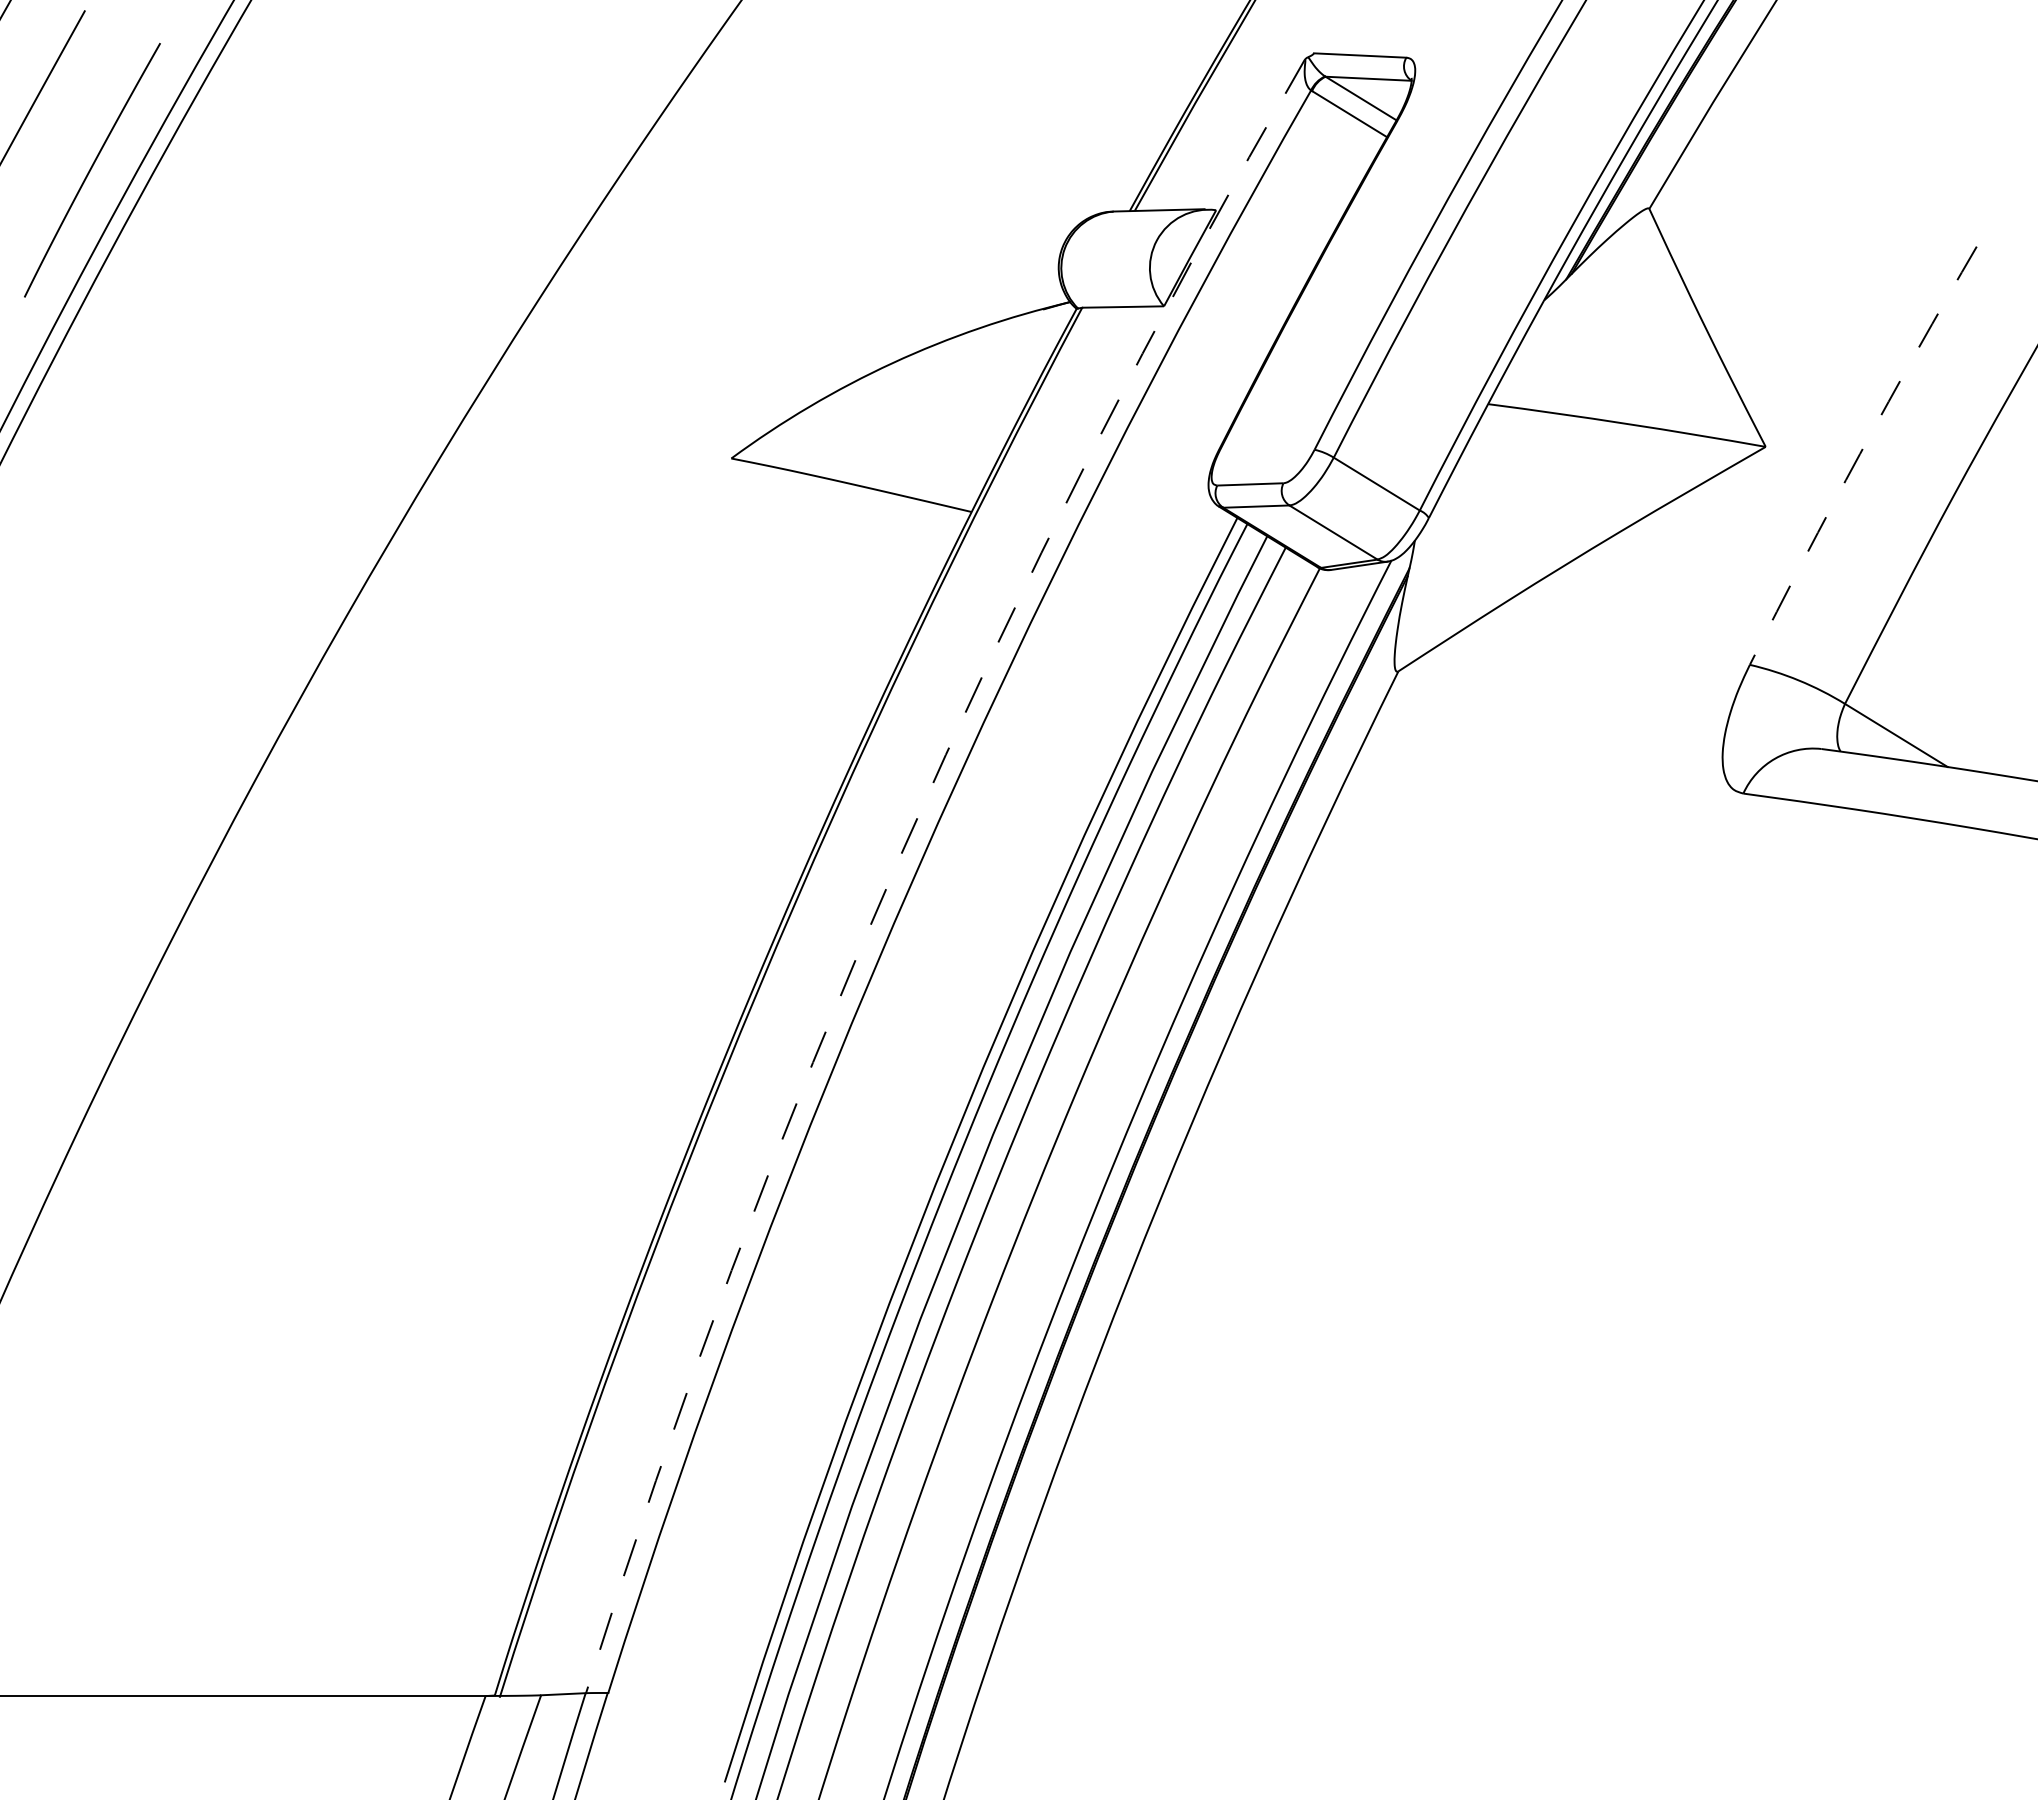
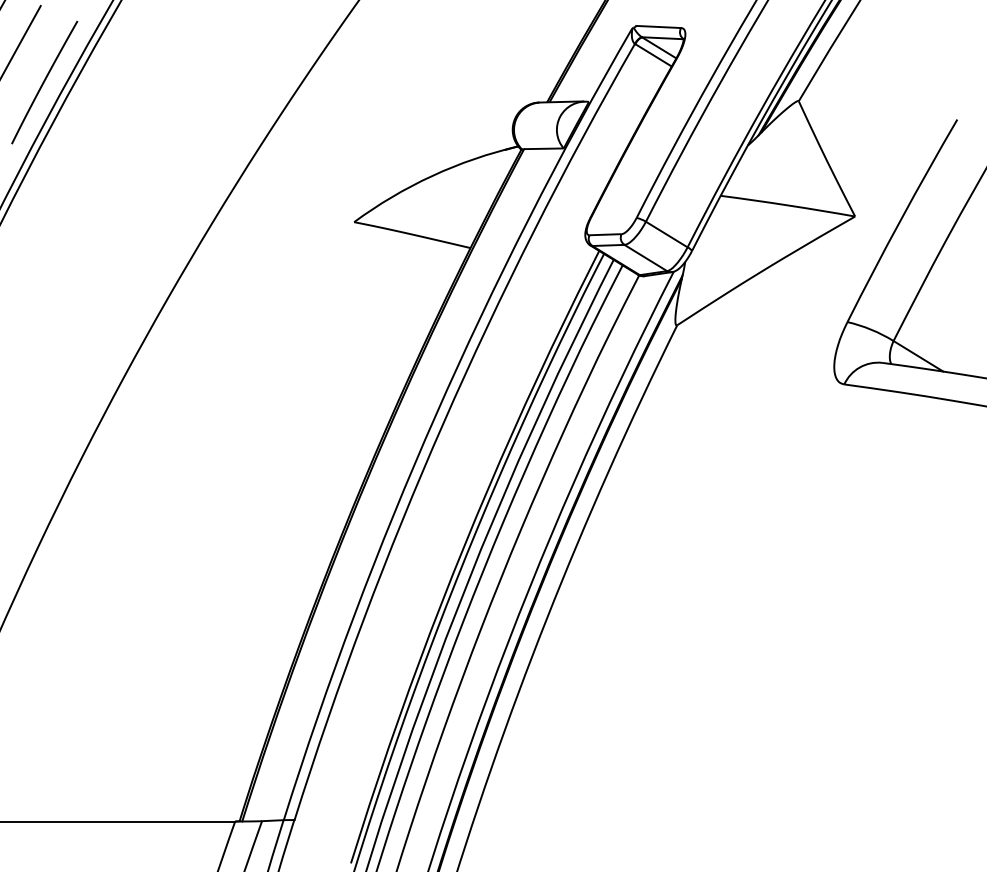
arc: (1859, 452) -> (900, 219), dashed -> solid
arc: (899, 857) -> (435, 415), dashed -> solid

